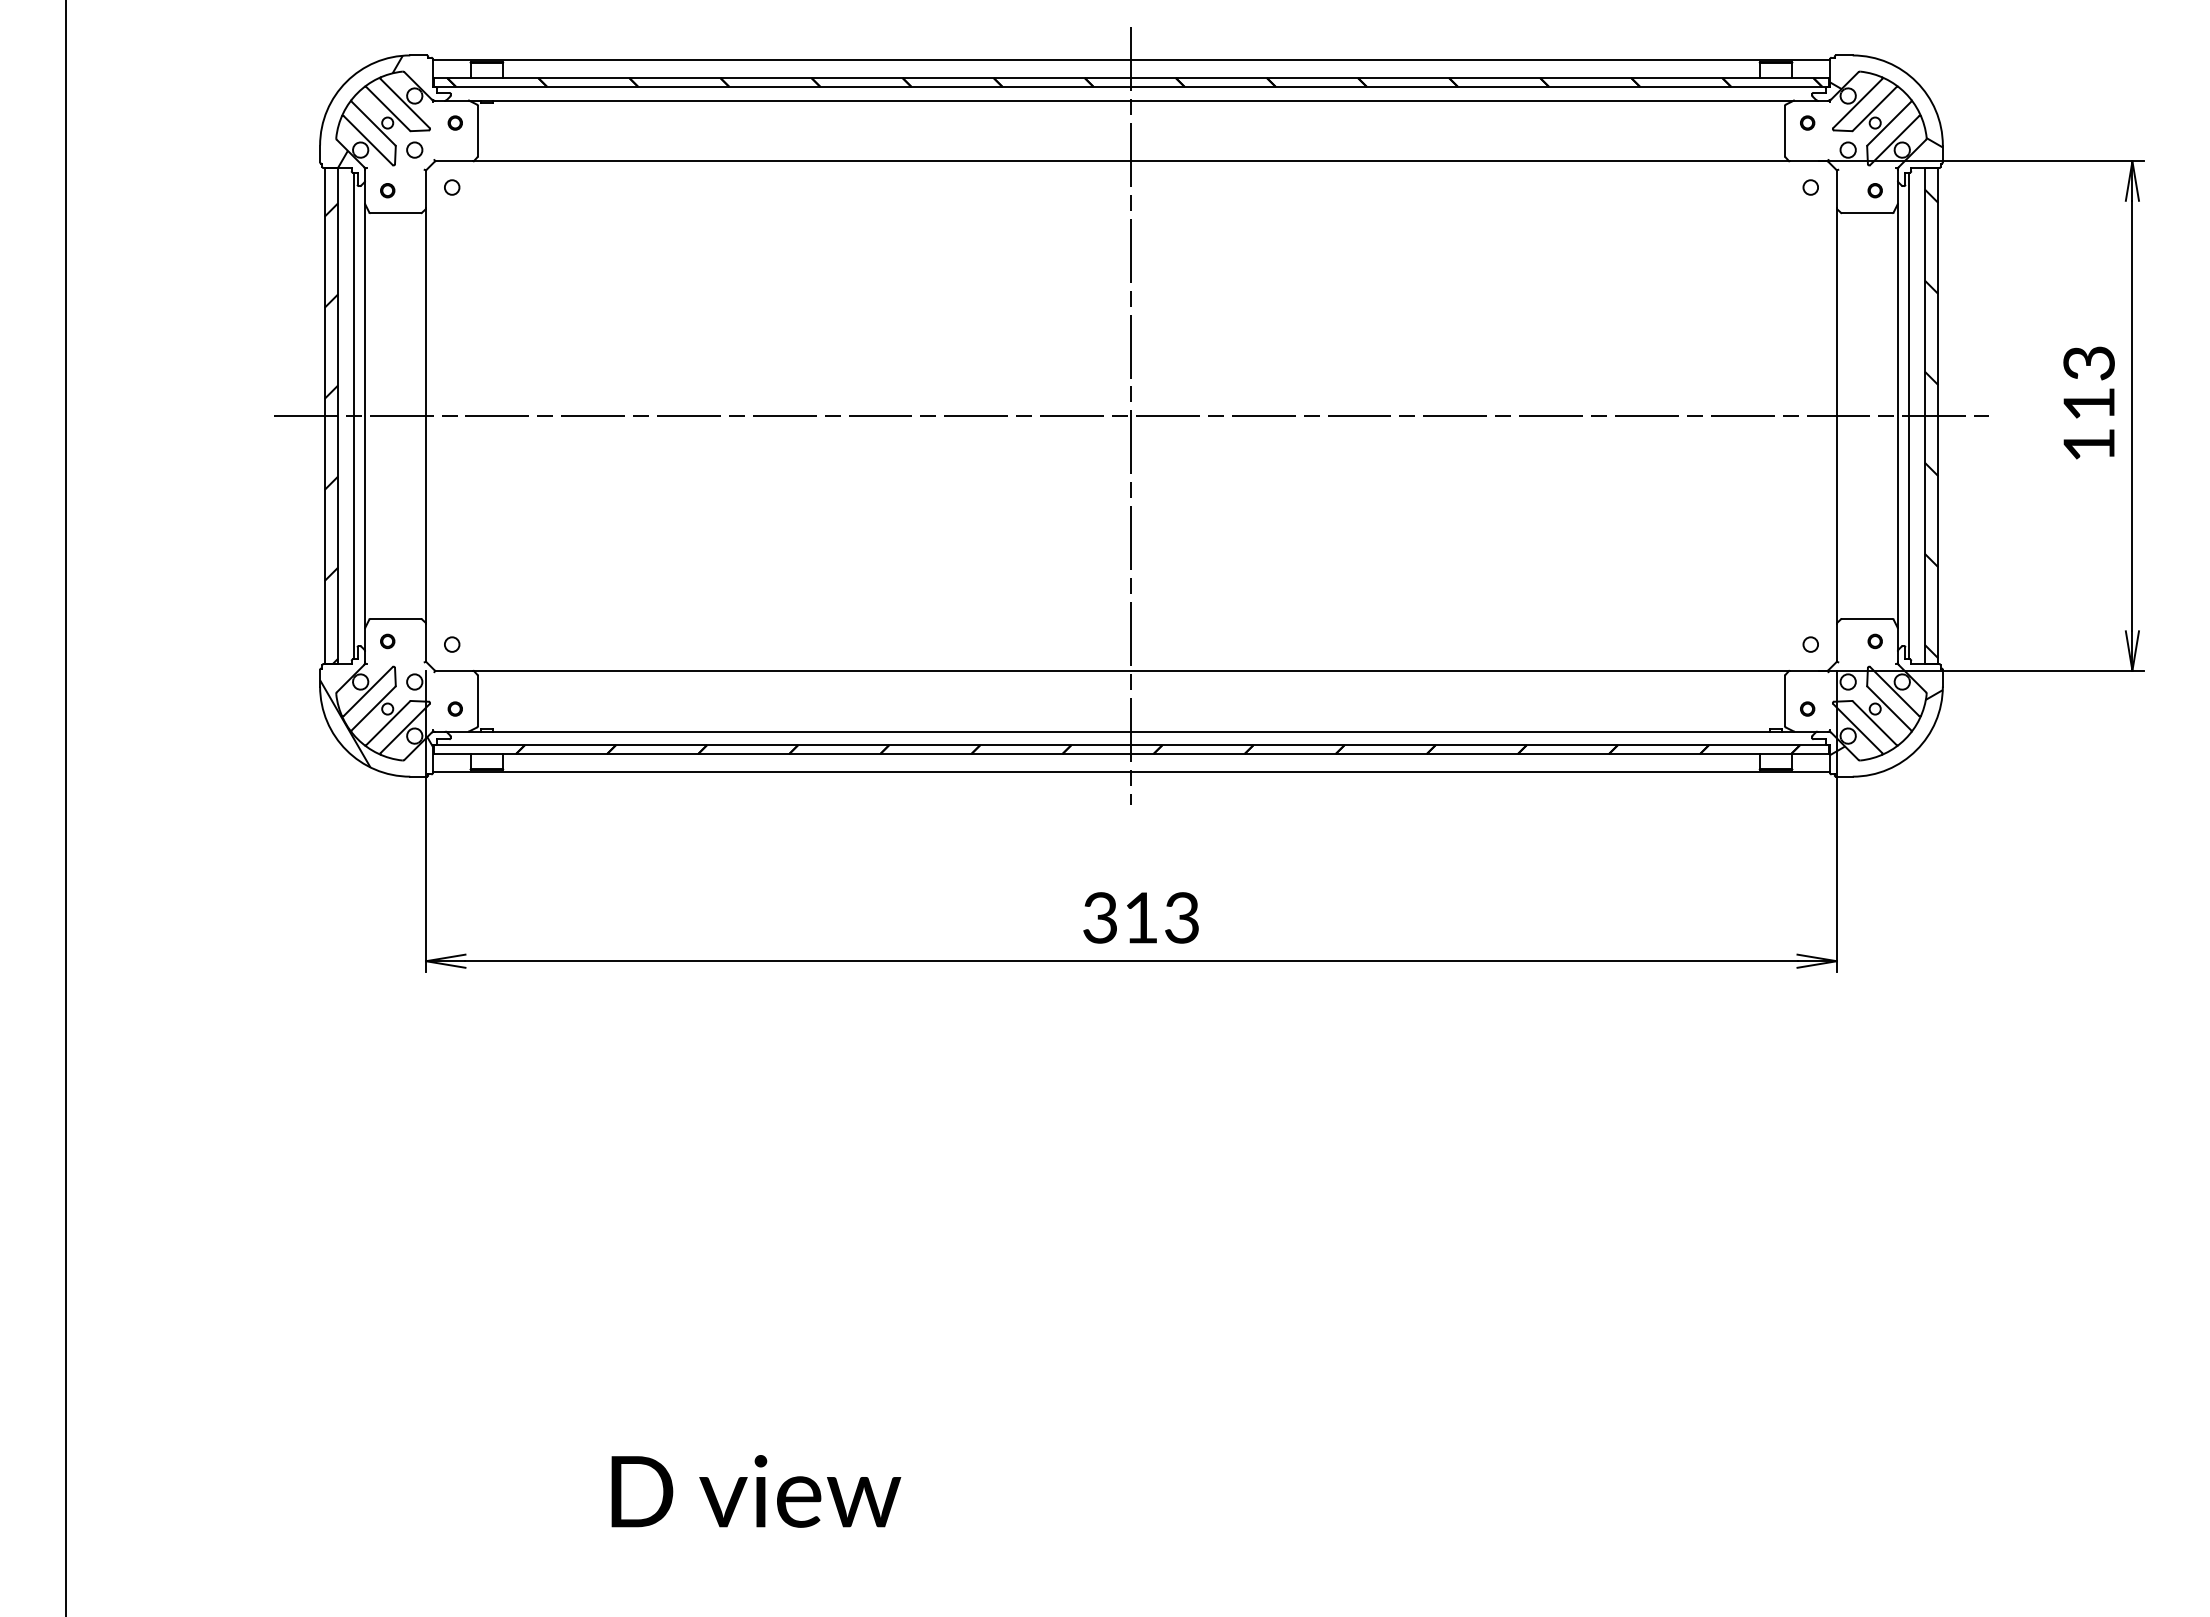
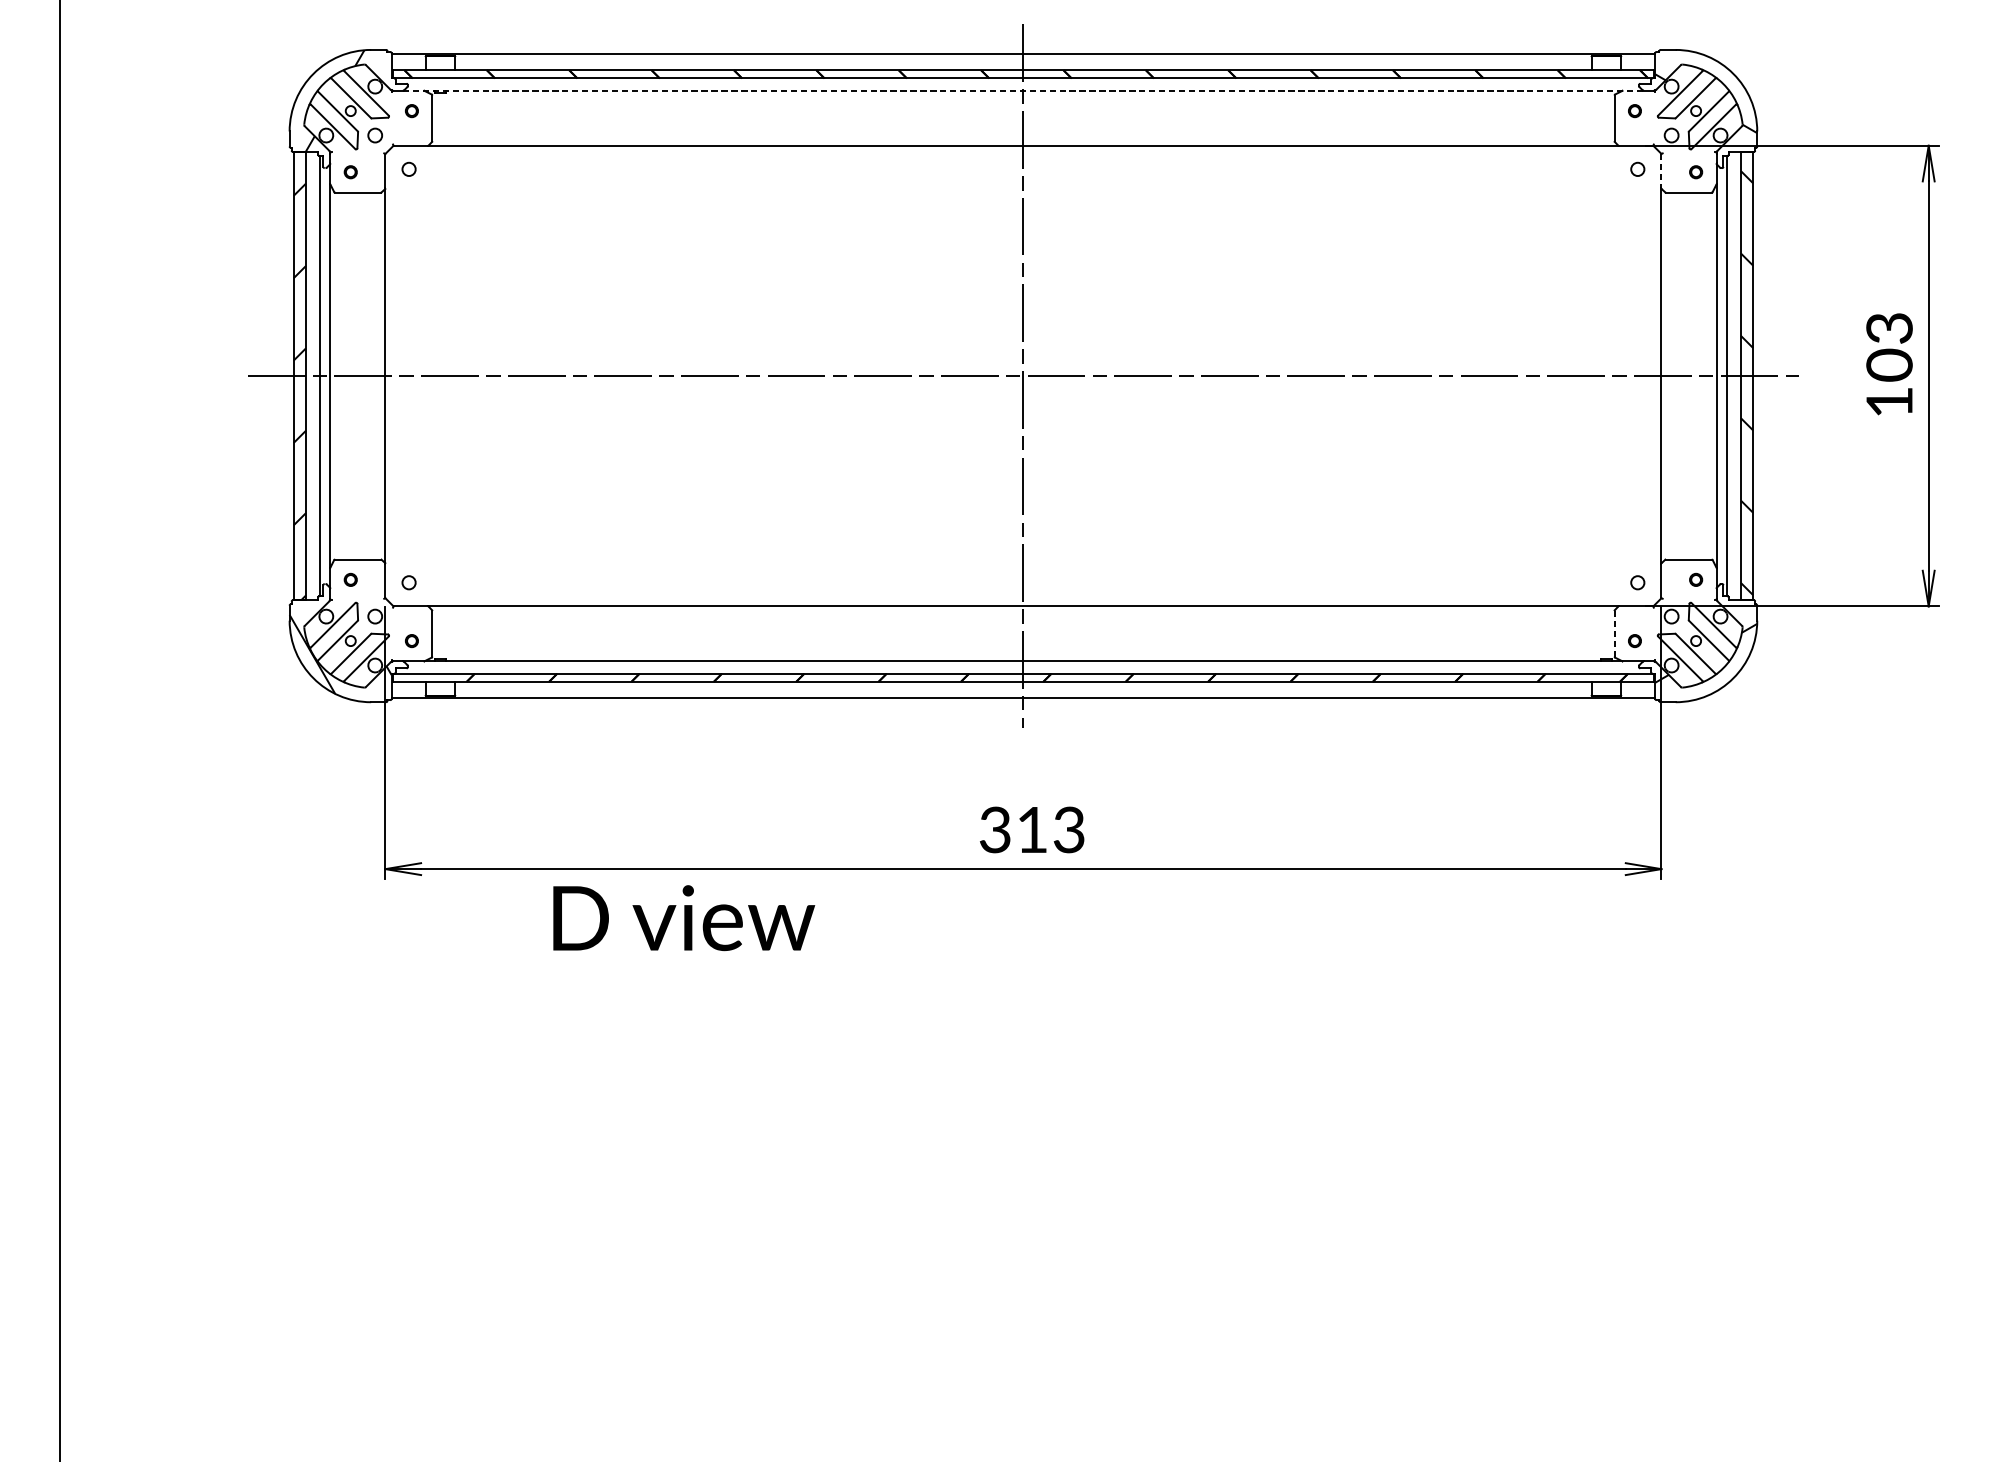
line: (1131, 100) -> (1023, 90), solid -> dashed
line: (1836, 189) -> (1661, 171), solid -> dashed
text: (2088, 403) -> (1888, 364), 113 -> 103
line: (1785, 701) -> (1614, 634), solid -> dashed
text: (756, 1491) -> (684, 918), moved

